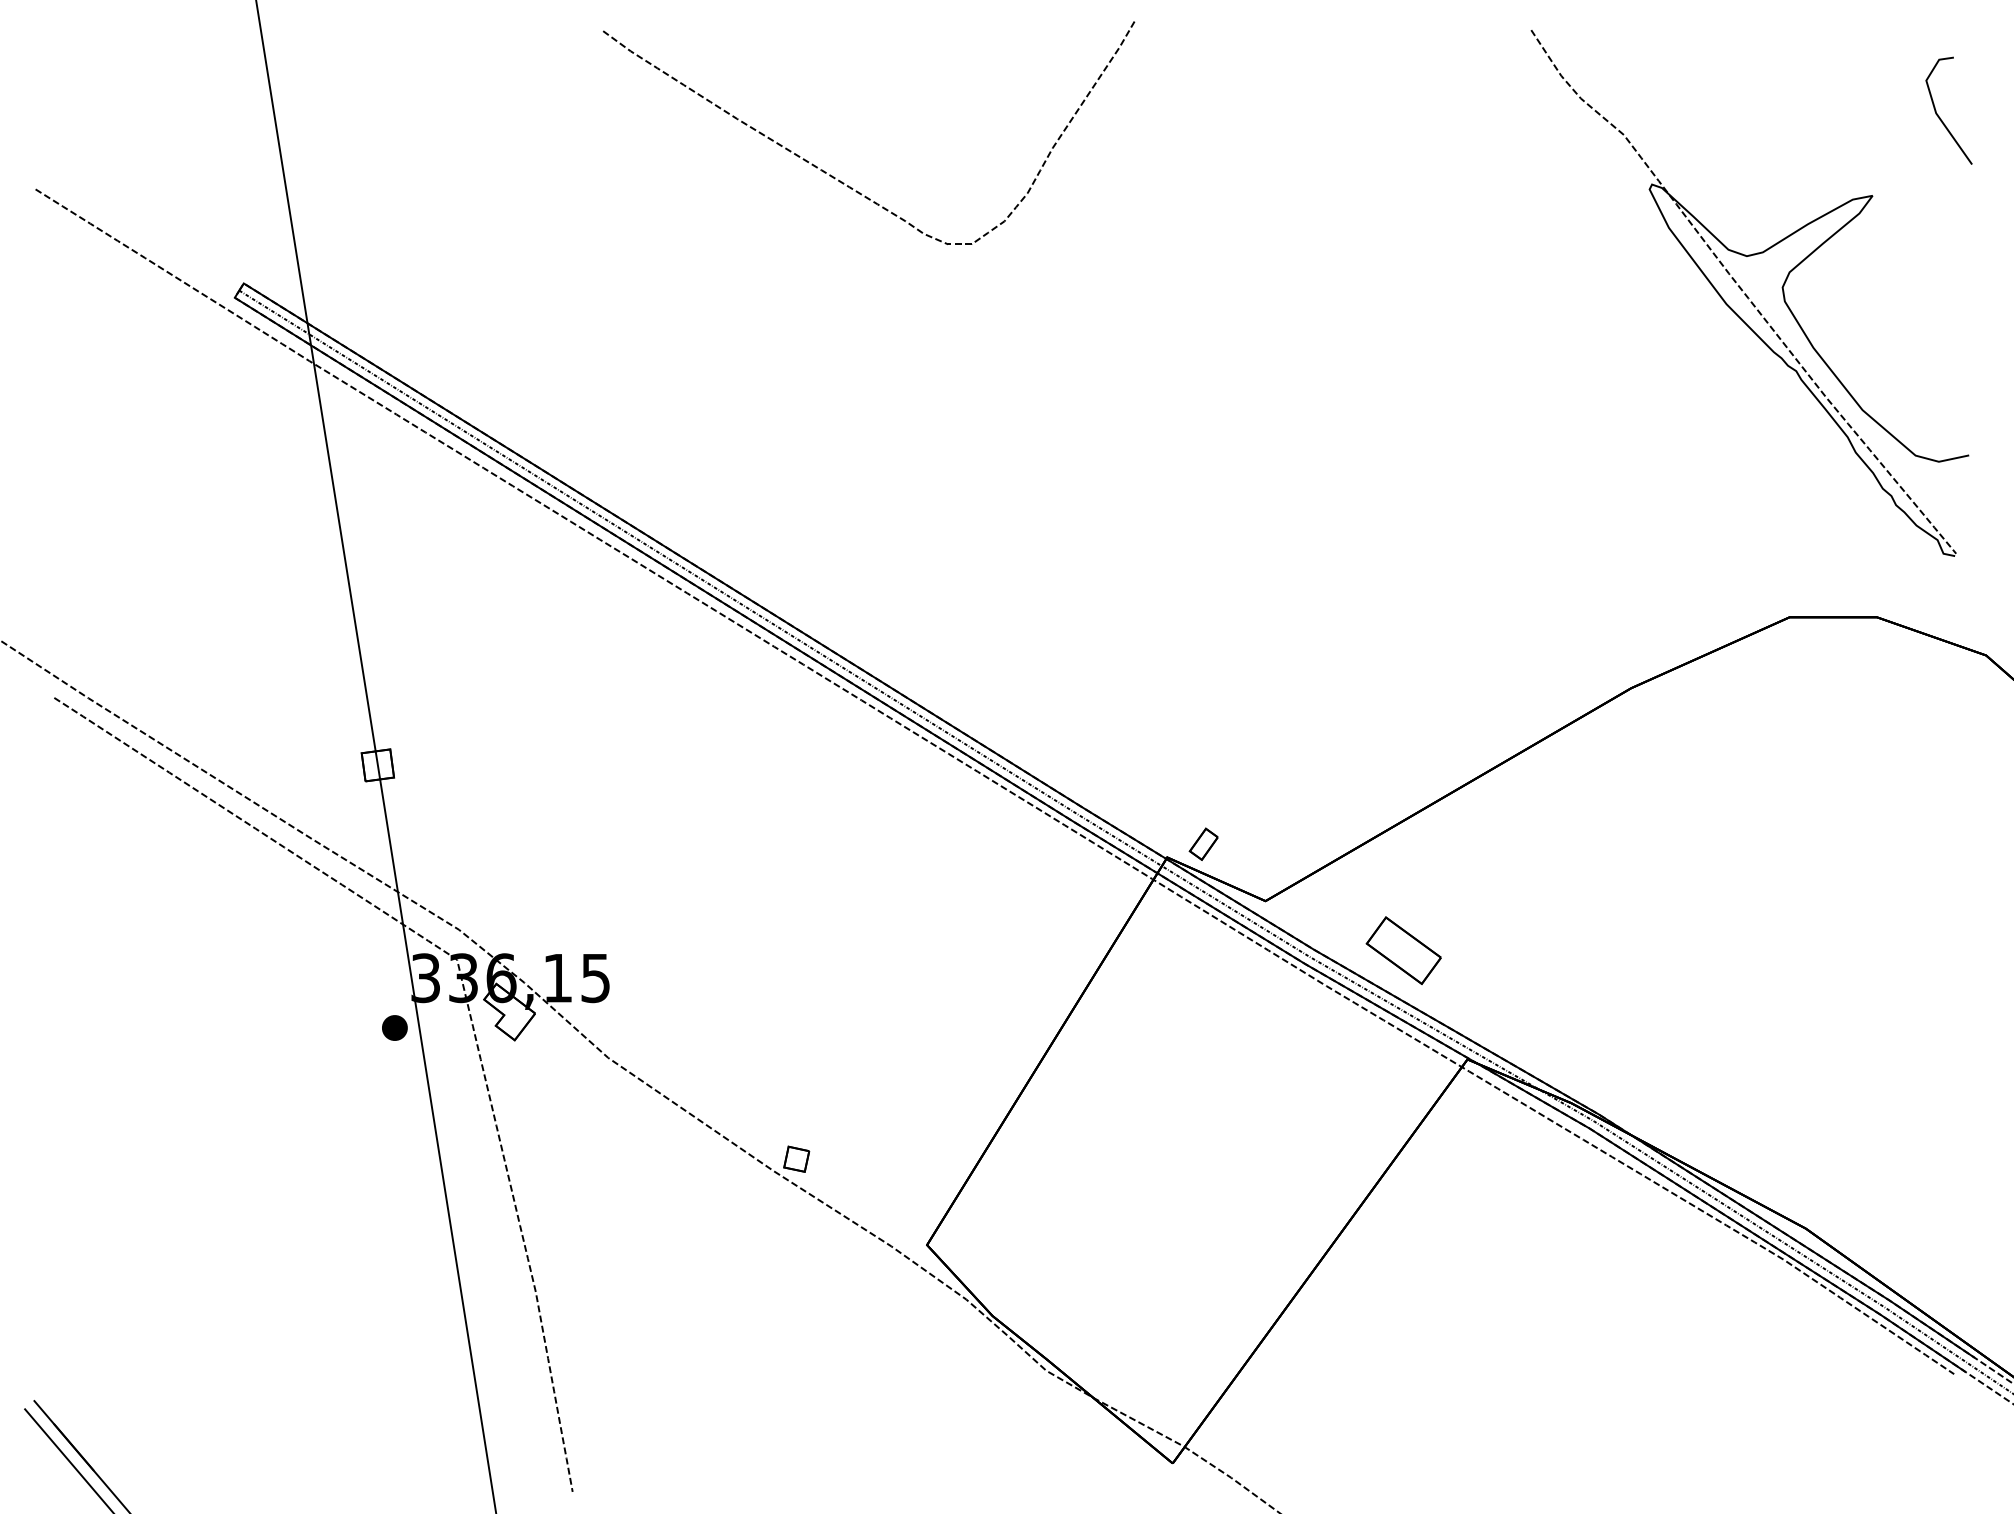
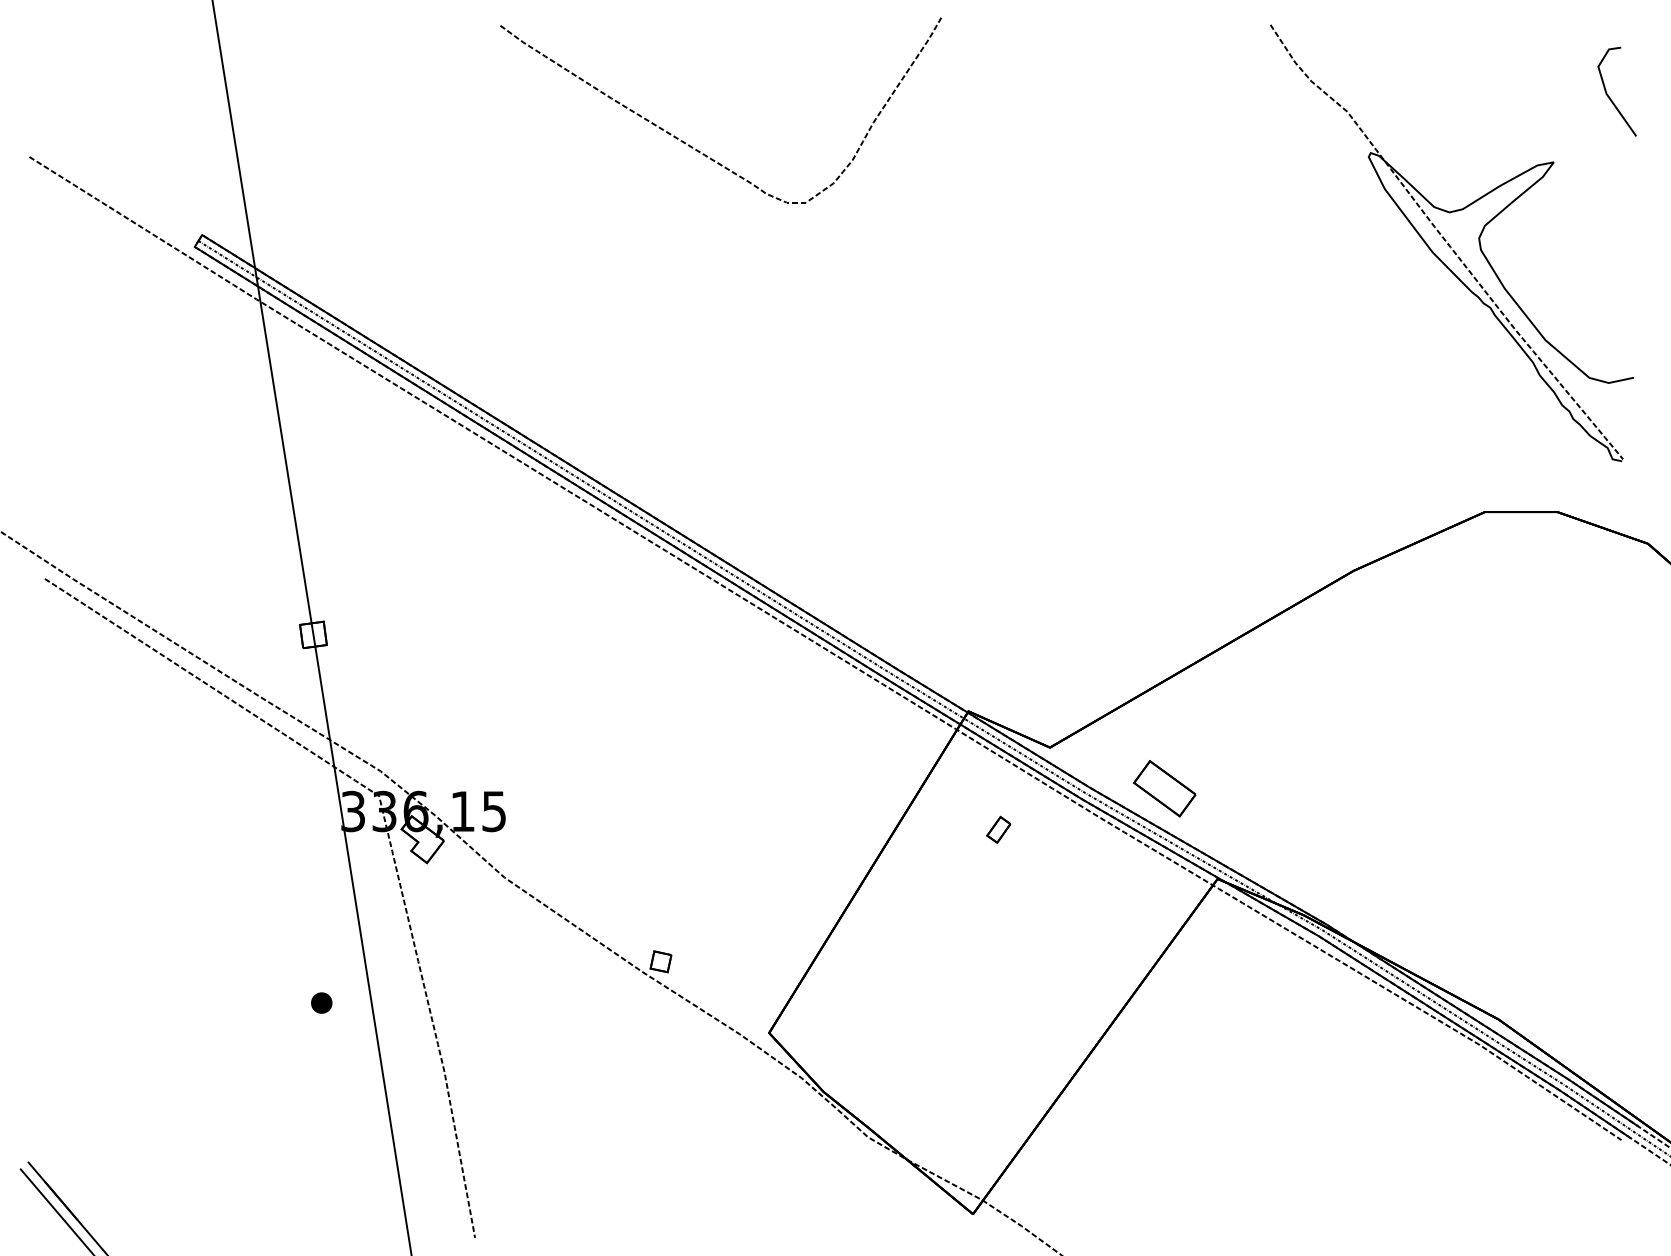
part: (1203, 843) -> (998, 829), moved
part: (394, 1027) -> (321, 1002), moved

